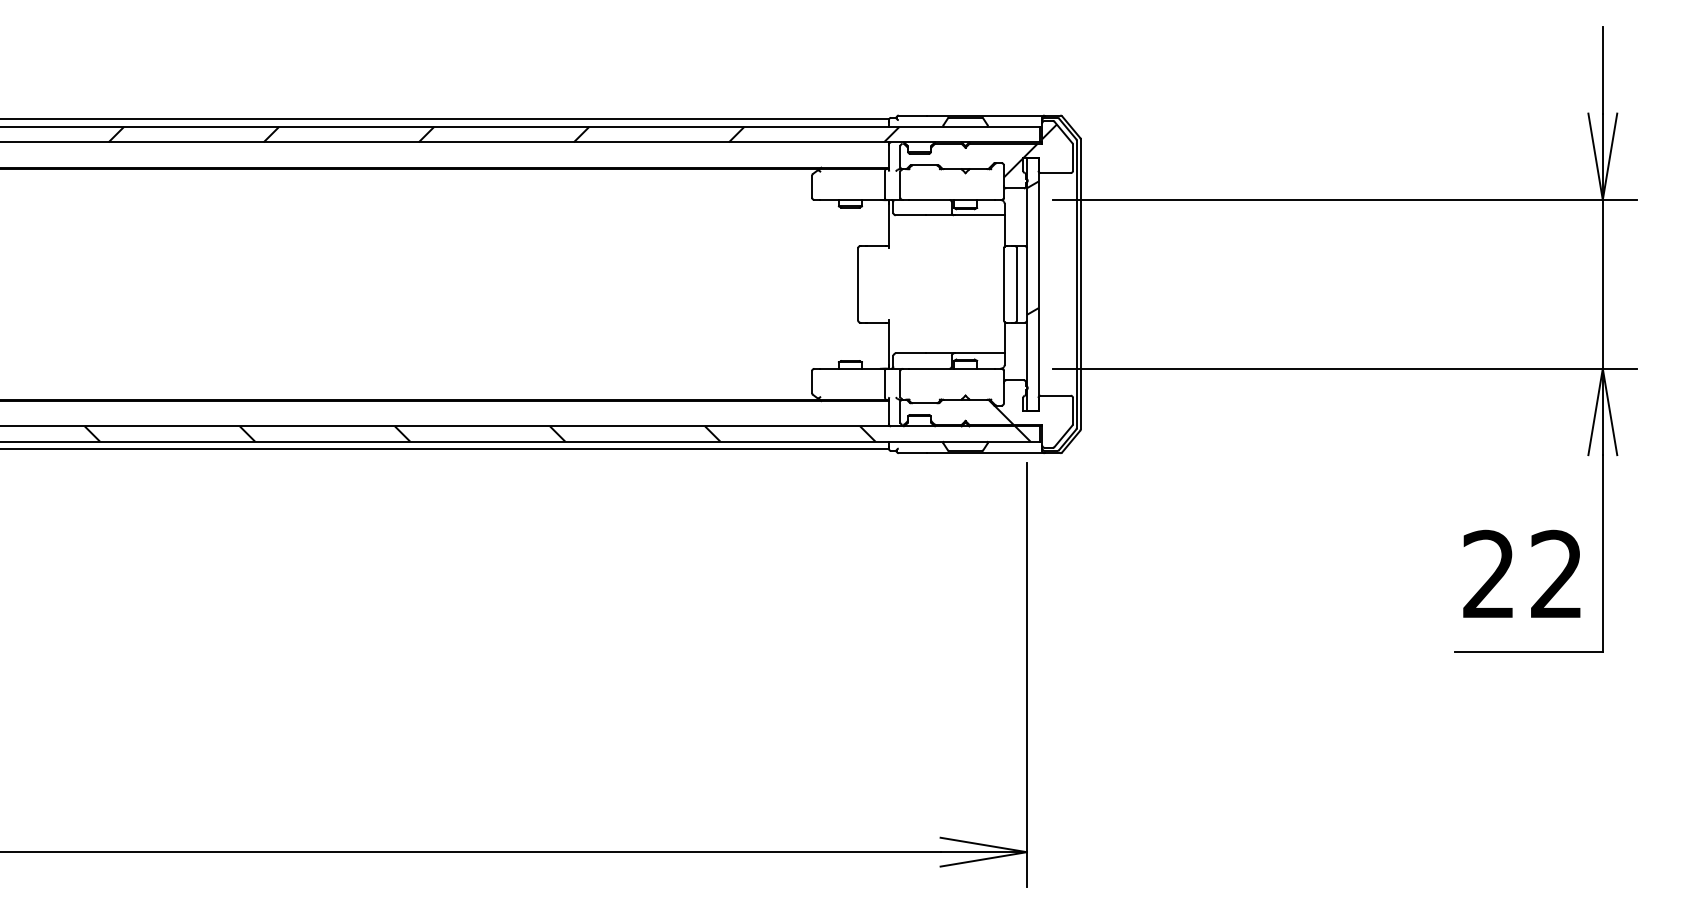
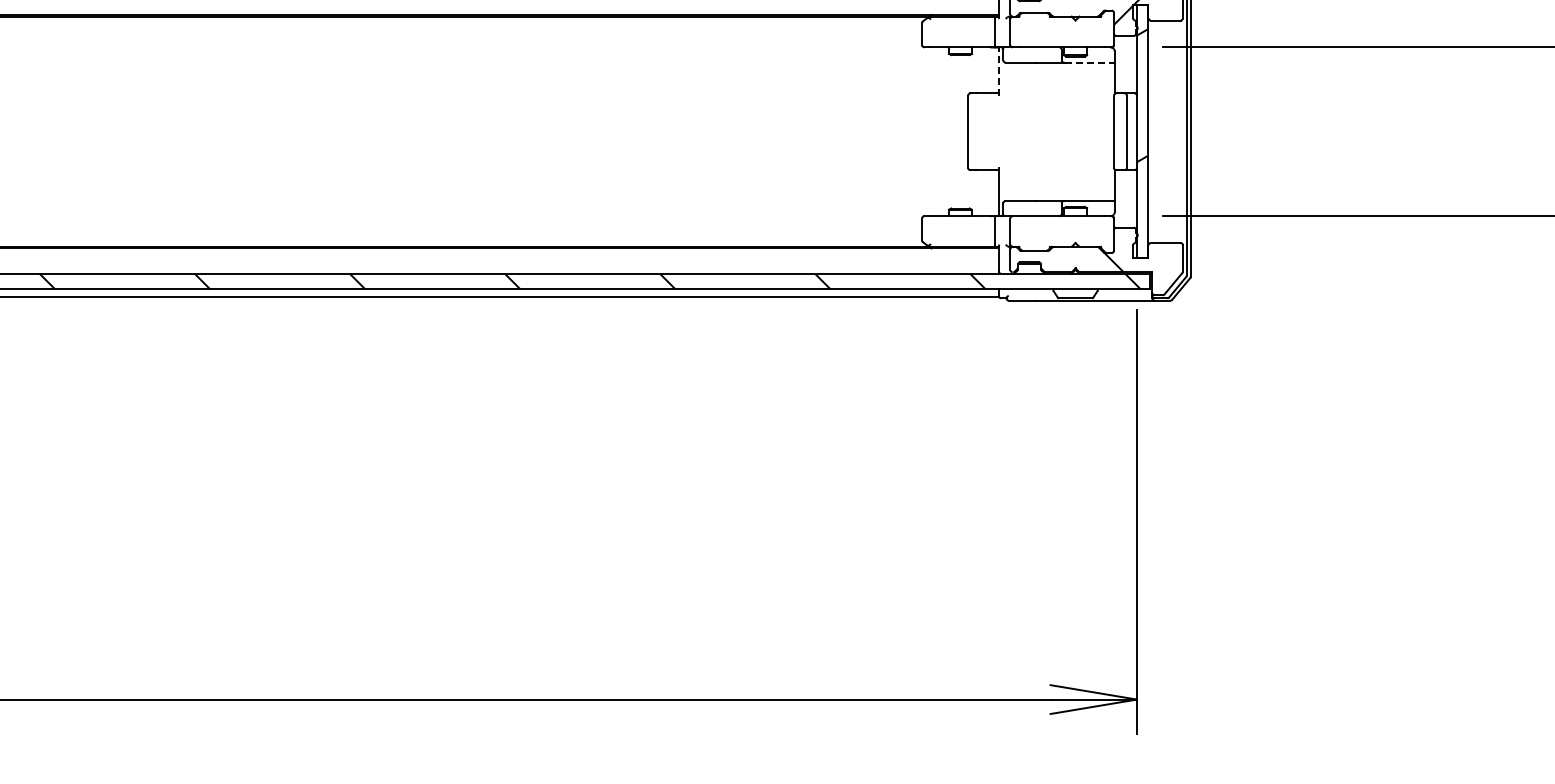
line: (980, 215) -> (1090, 62), solid -> dashed
line: (888, 225) -> (998, 72), solid -> dashed

